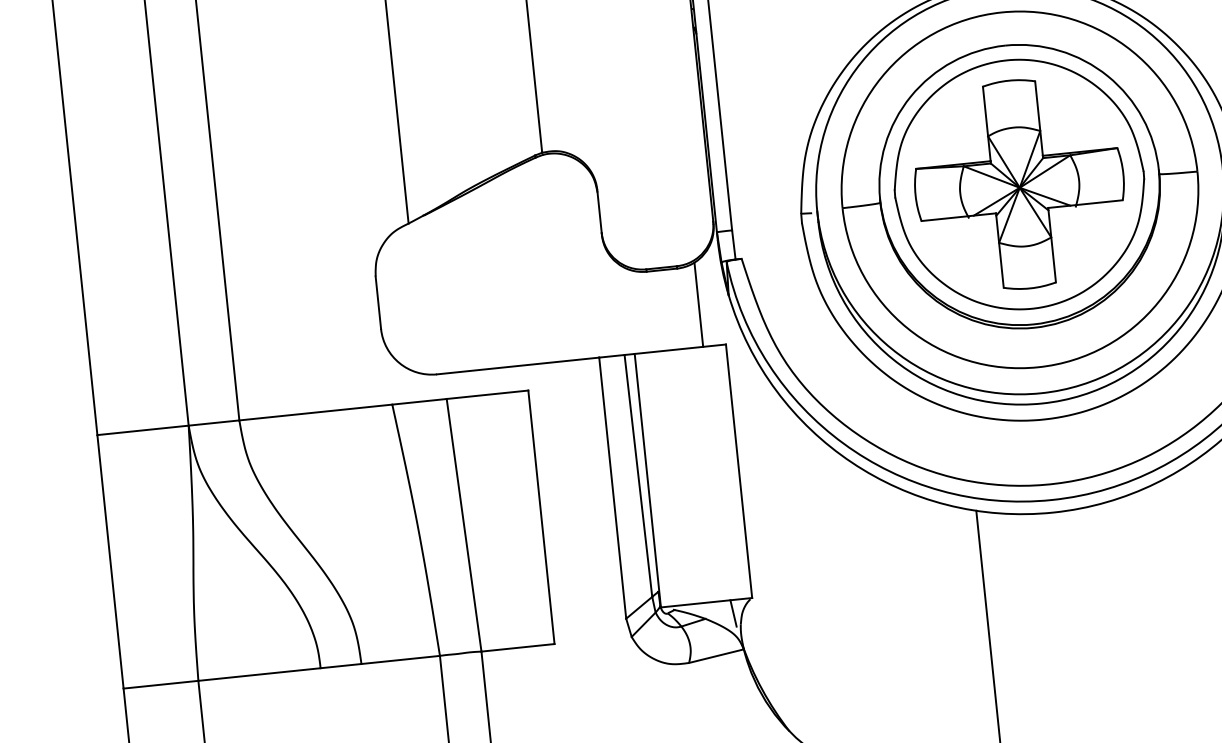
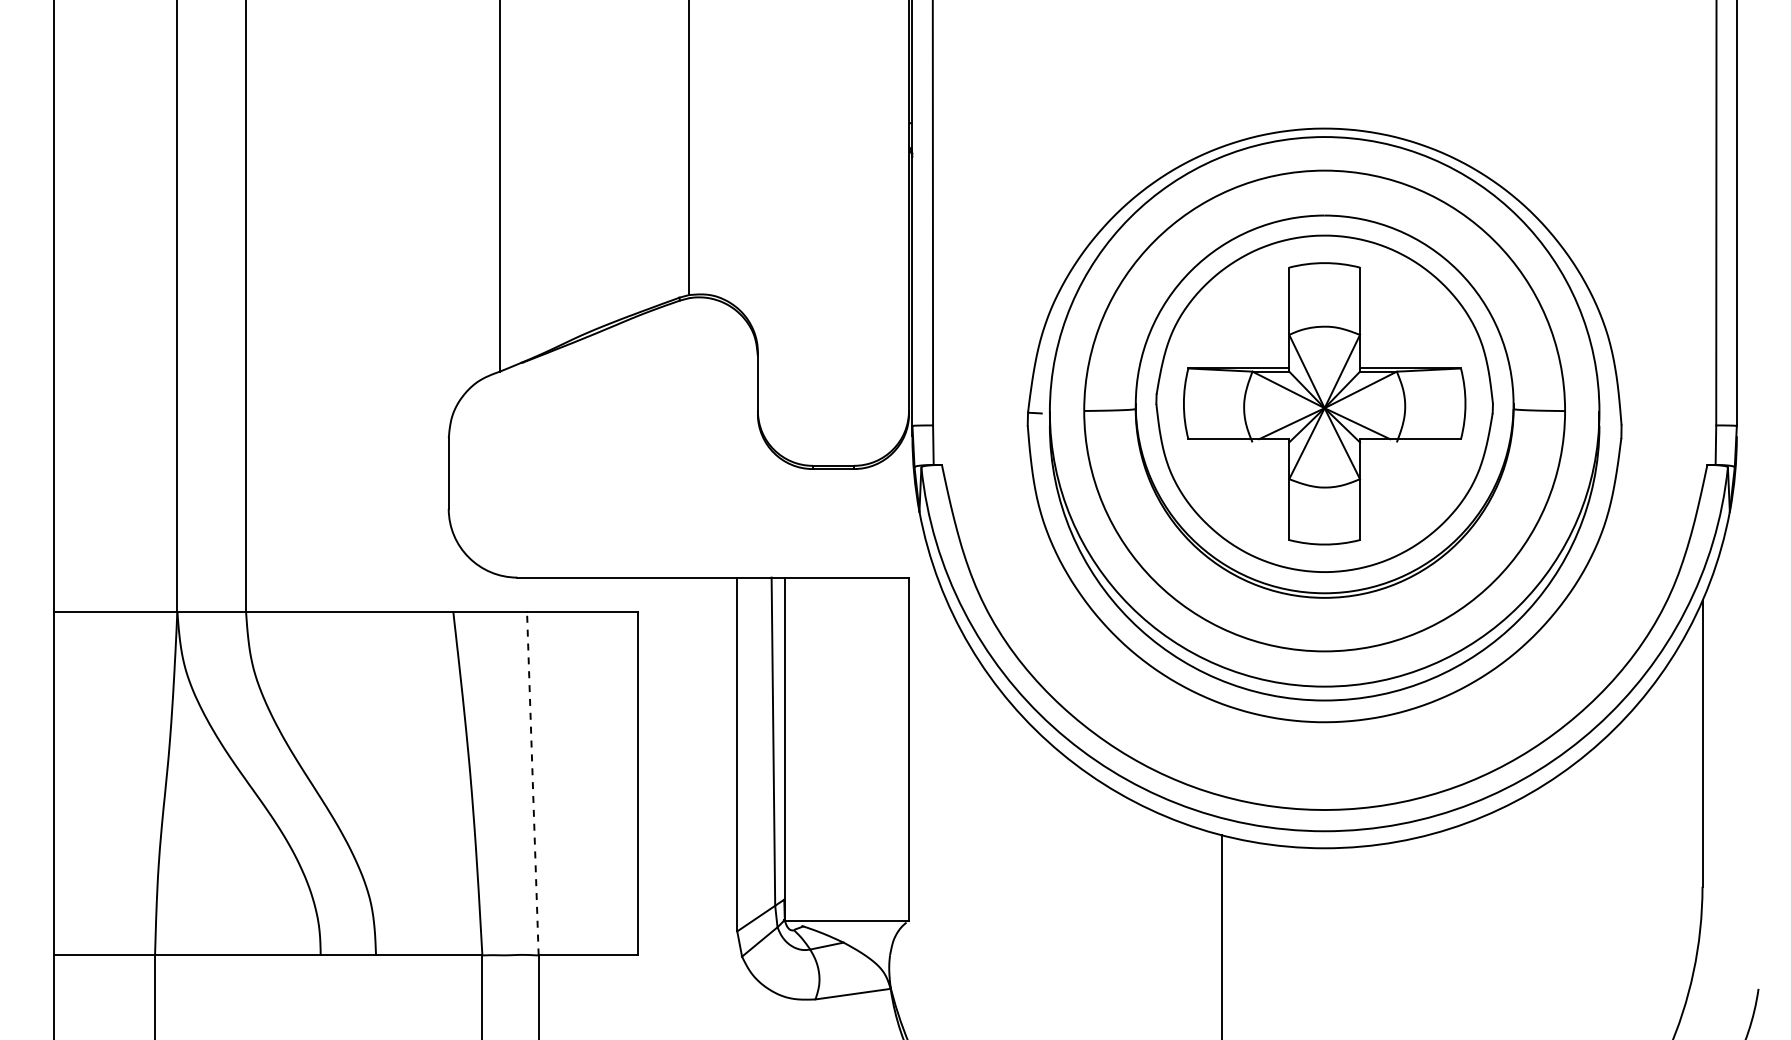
line: (699, 304) -> (878, 520), removed
line: (463, 525) -> (532, 783), solid -> dashed
line: (733, 613) -> (881, 939), removed

